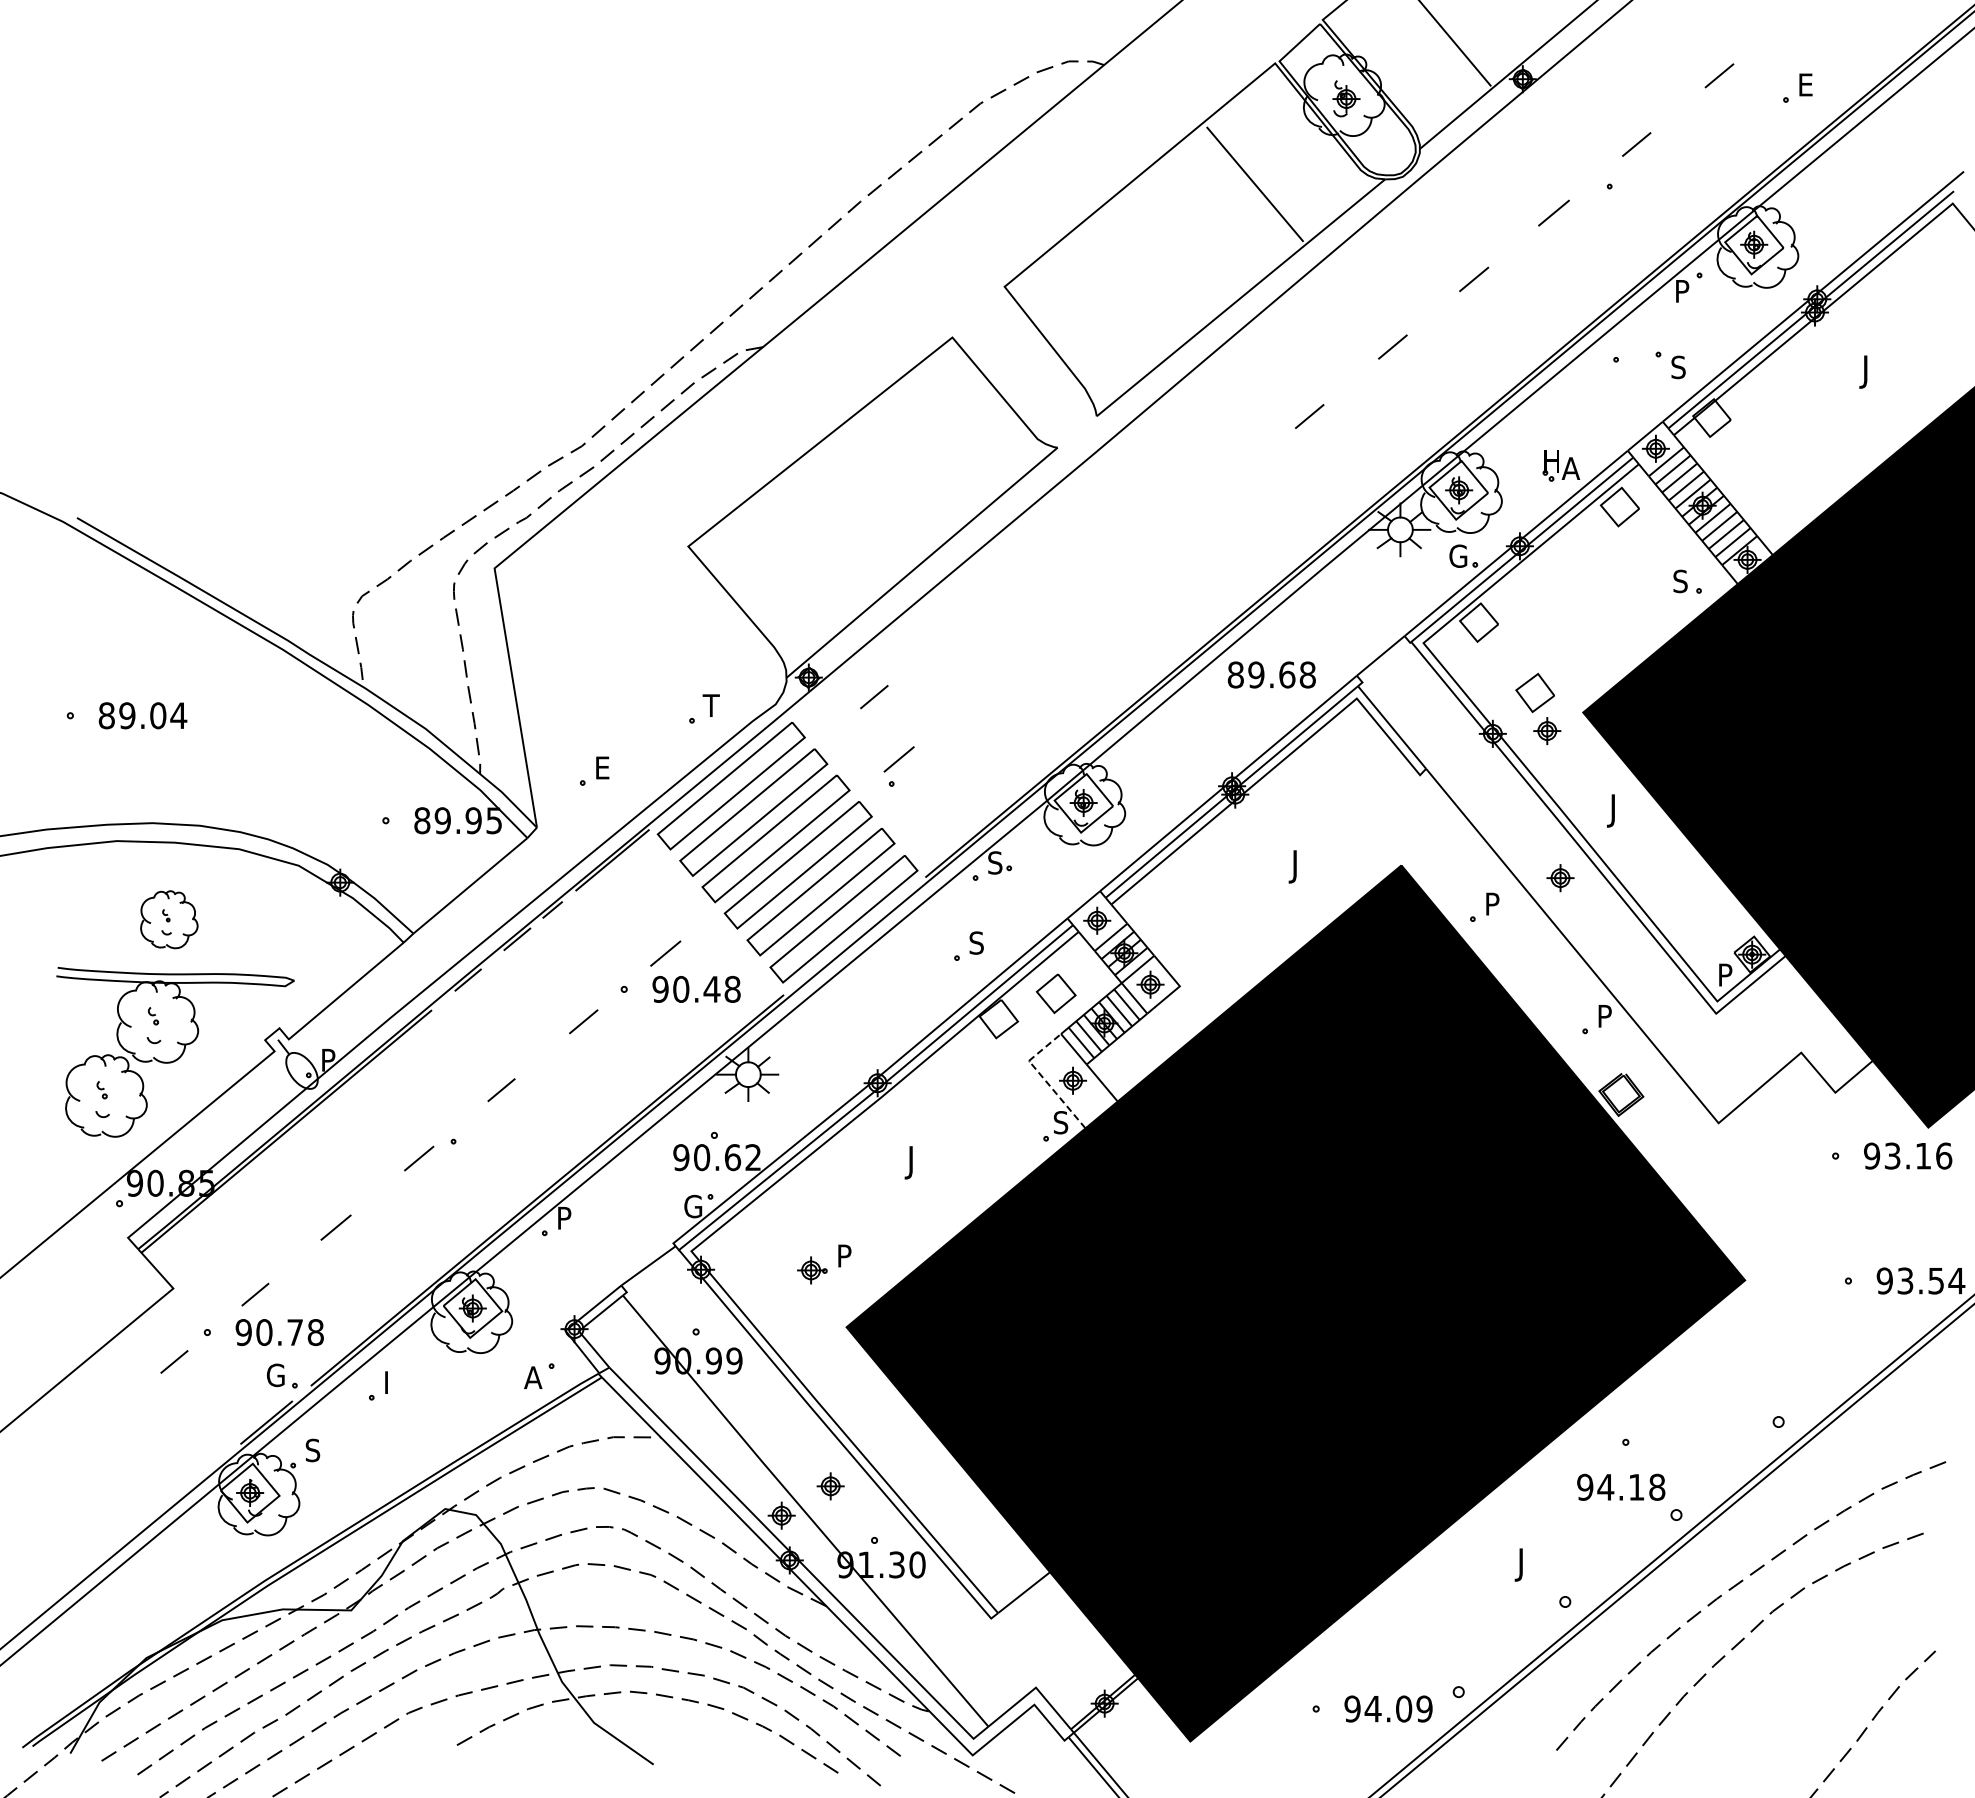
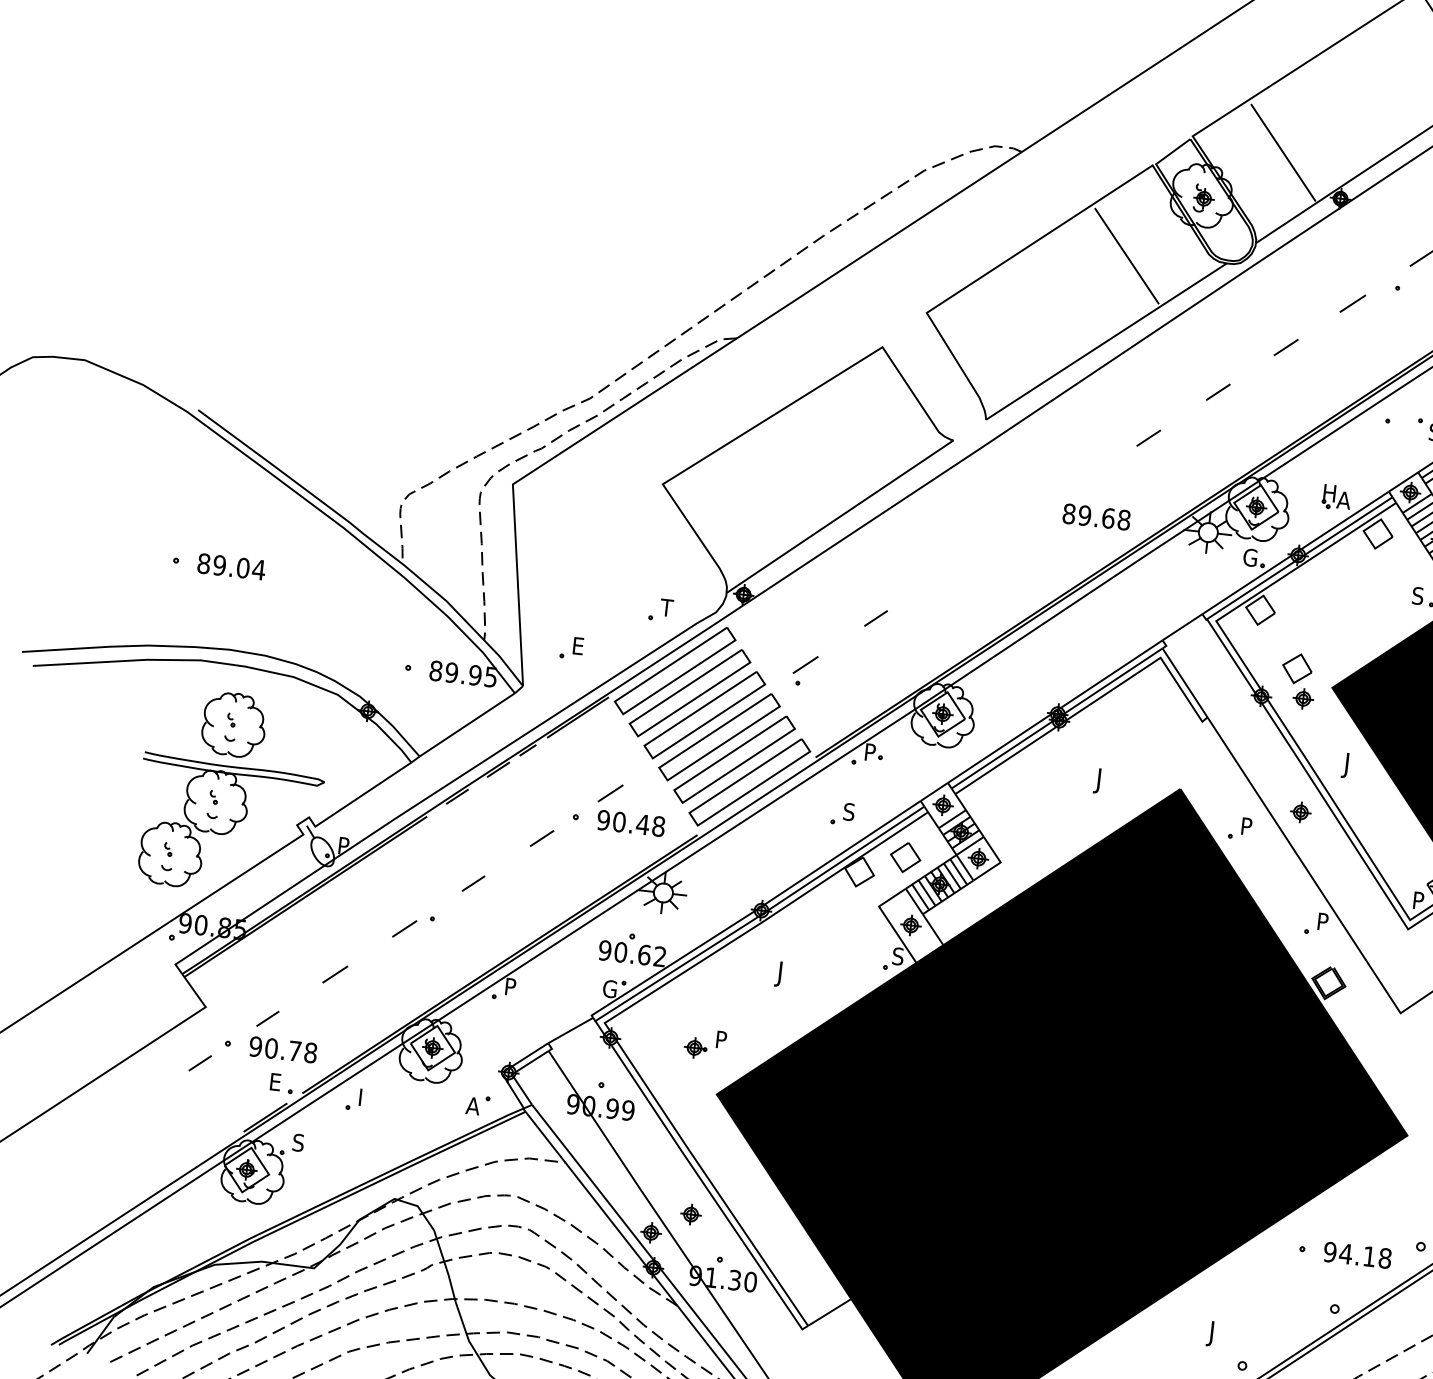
text: (1271, 674) -> (1096, 516), moved
line: (874, 697) -> (876, 618), moved
text: (995, 862) -> (870, 752), S -> P
part: (169, 919) -> (234, 724), size x1.43
line: (1043, 1078) -> (888, 921), dashed -> solid
text: (275, 1375) -> (276, 1082), G -> E
text: (1621, 1486) -> (1357, 1254), moved

